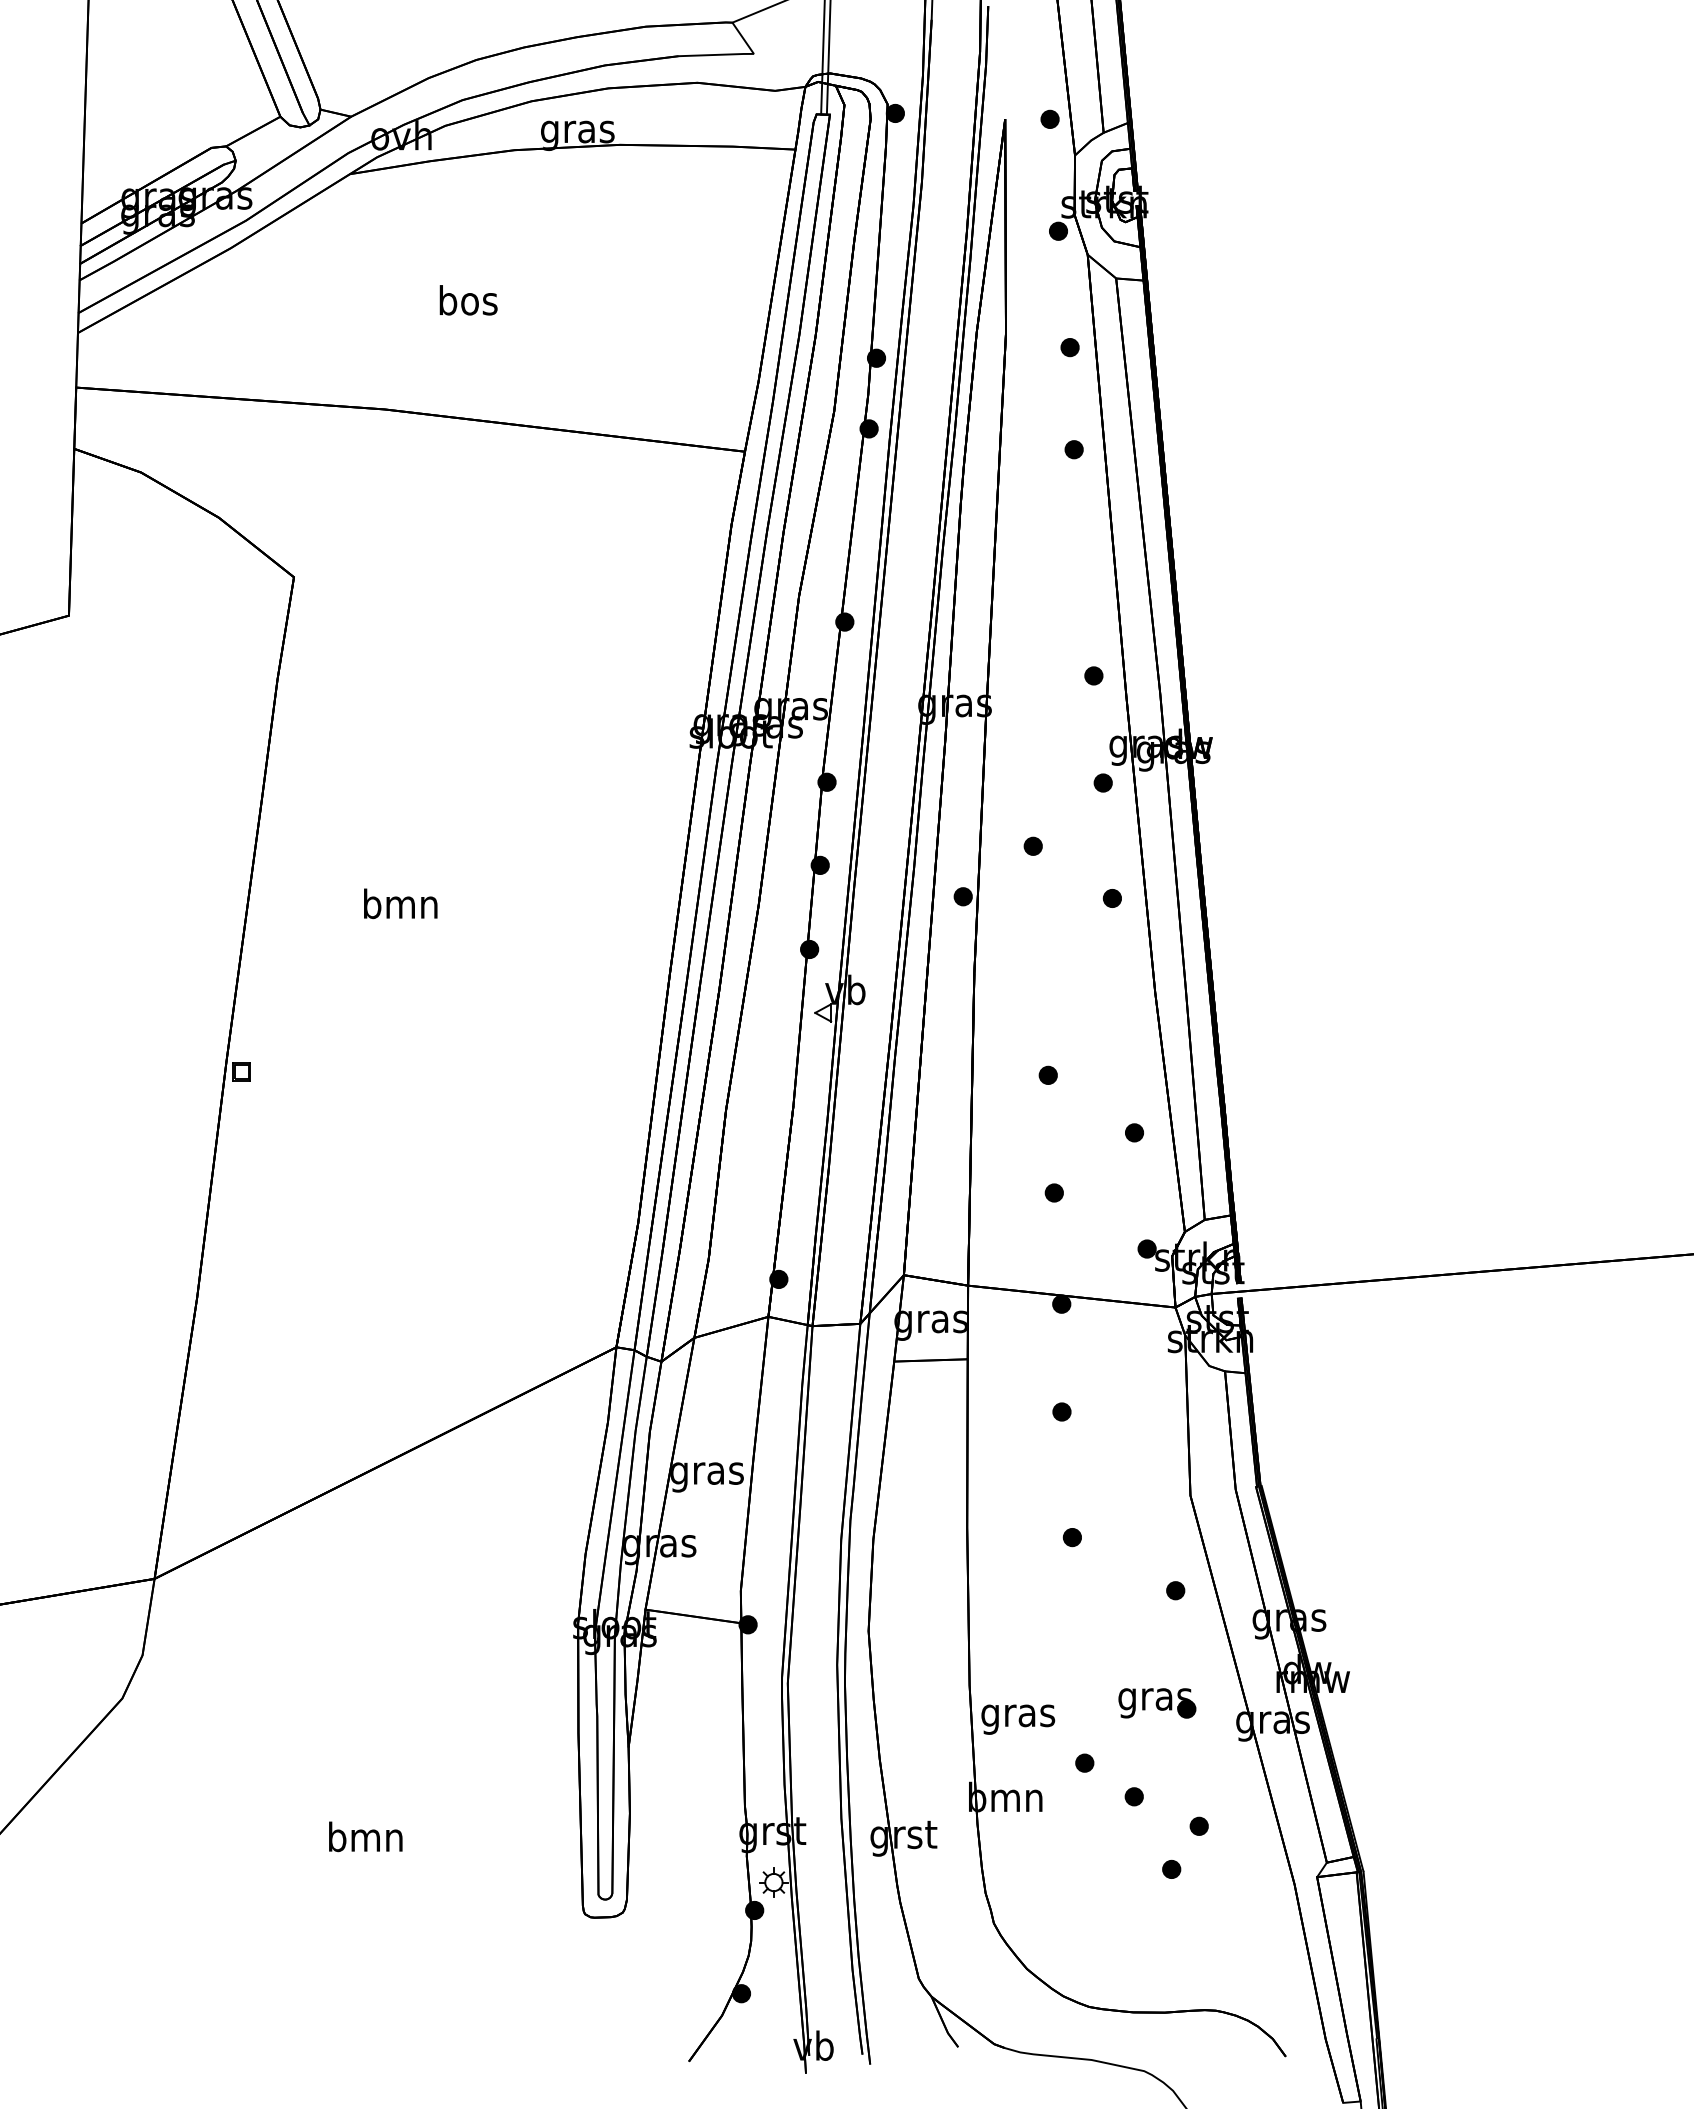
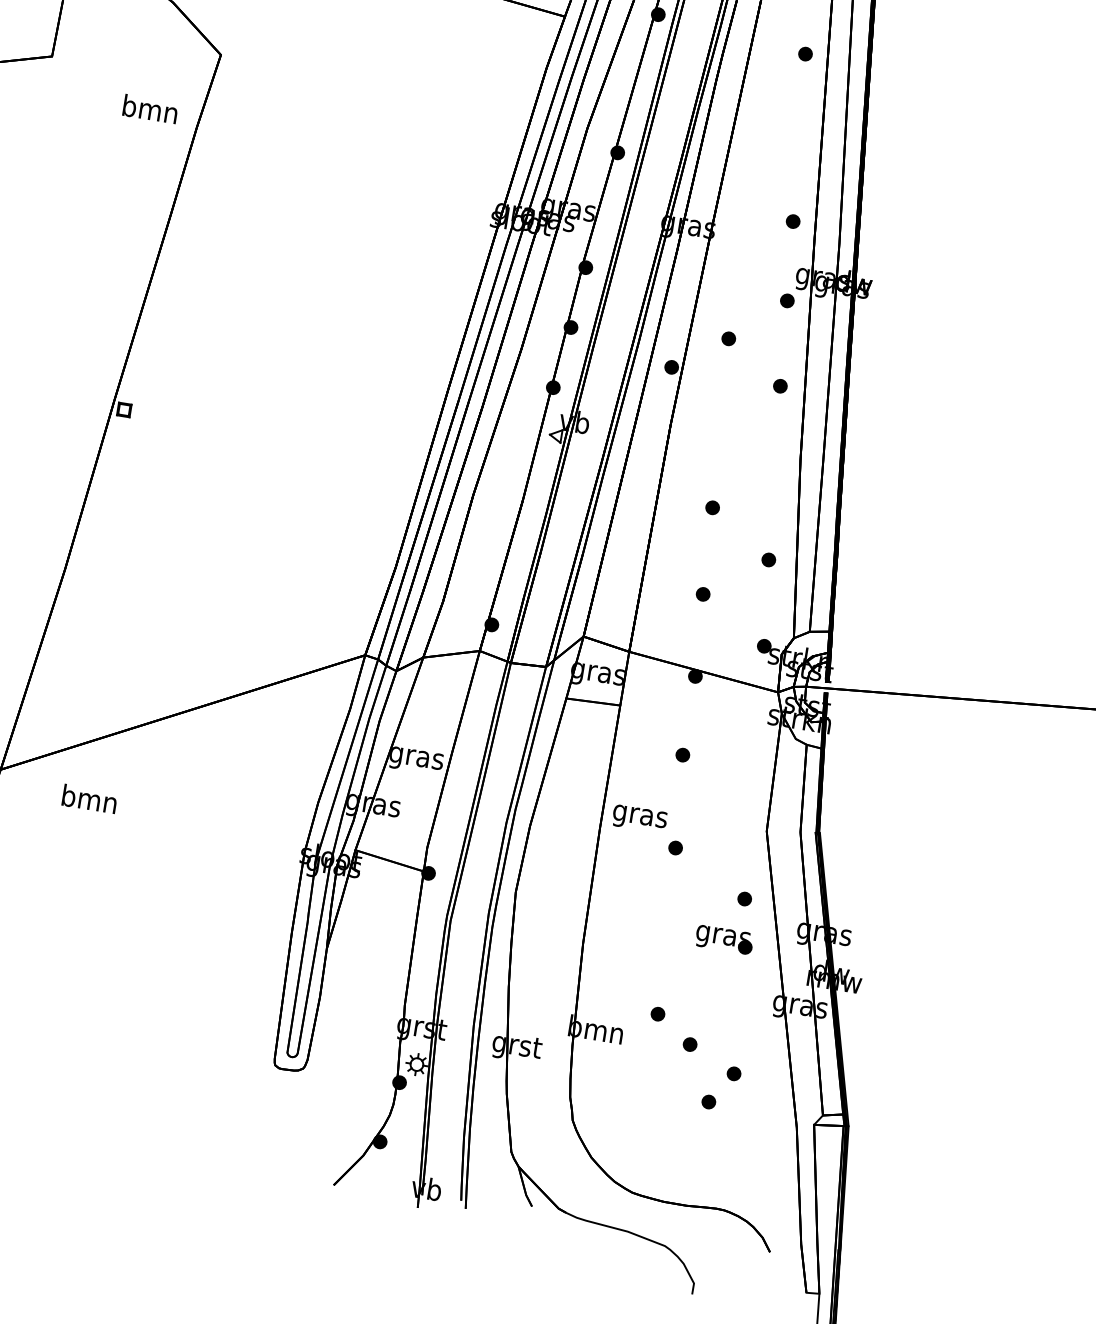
text: (400, 903) -> (150, 108), moved
part: (1157, 1703) -> (724, 939), moved
text: (1018, 1719) -> (639, 819), moved
text: (365, 1836) -> (89, 798), moved

